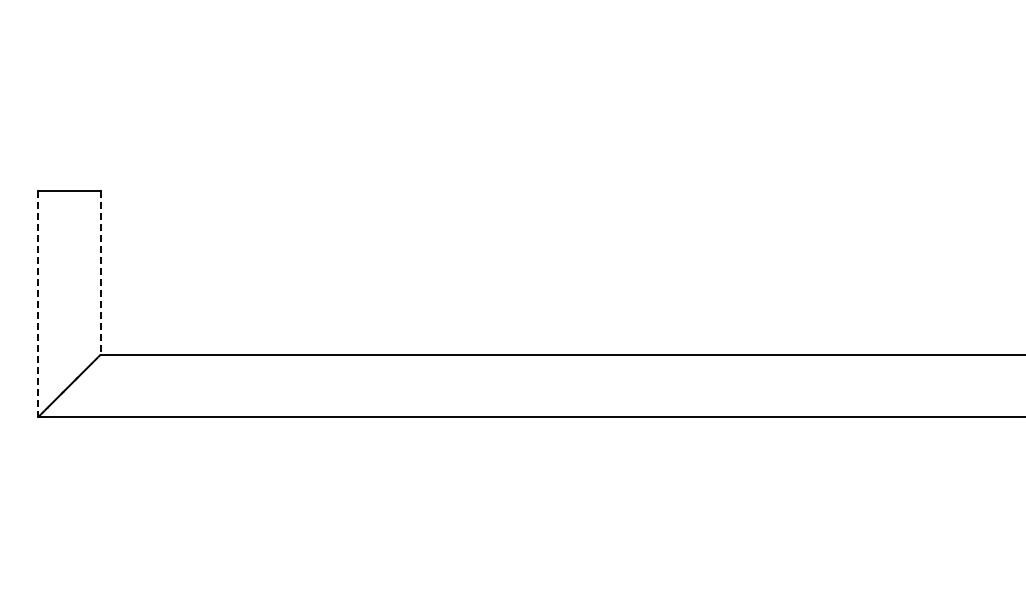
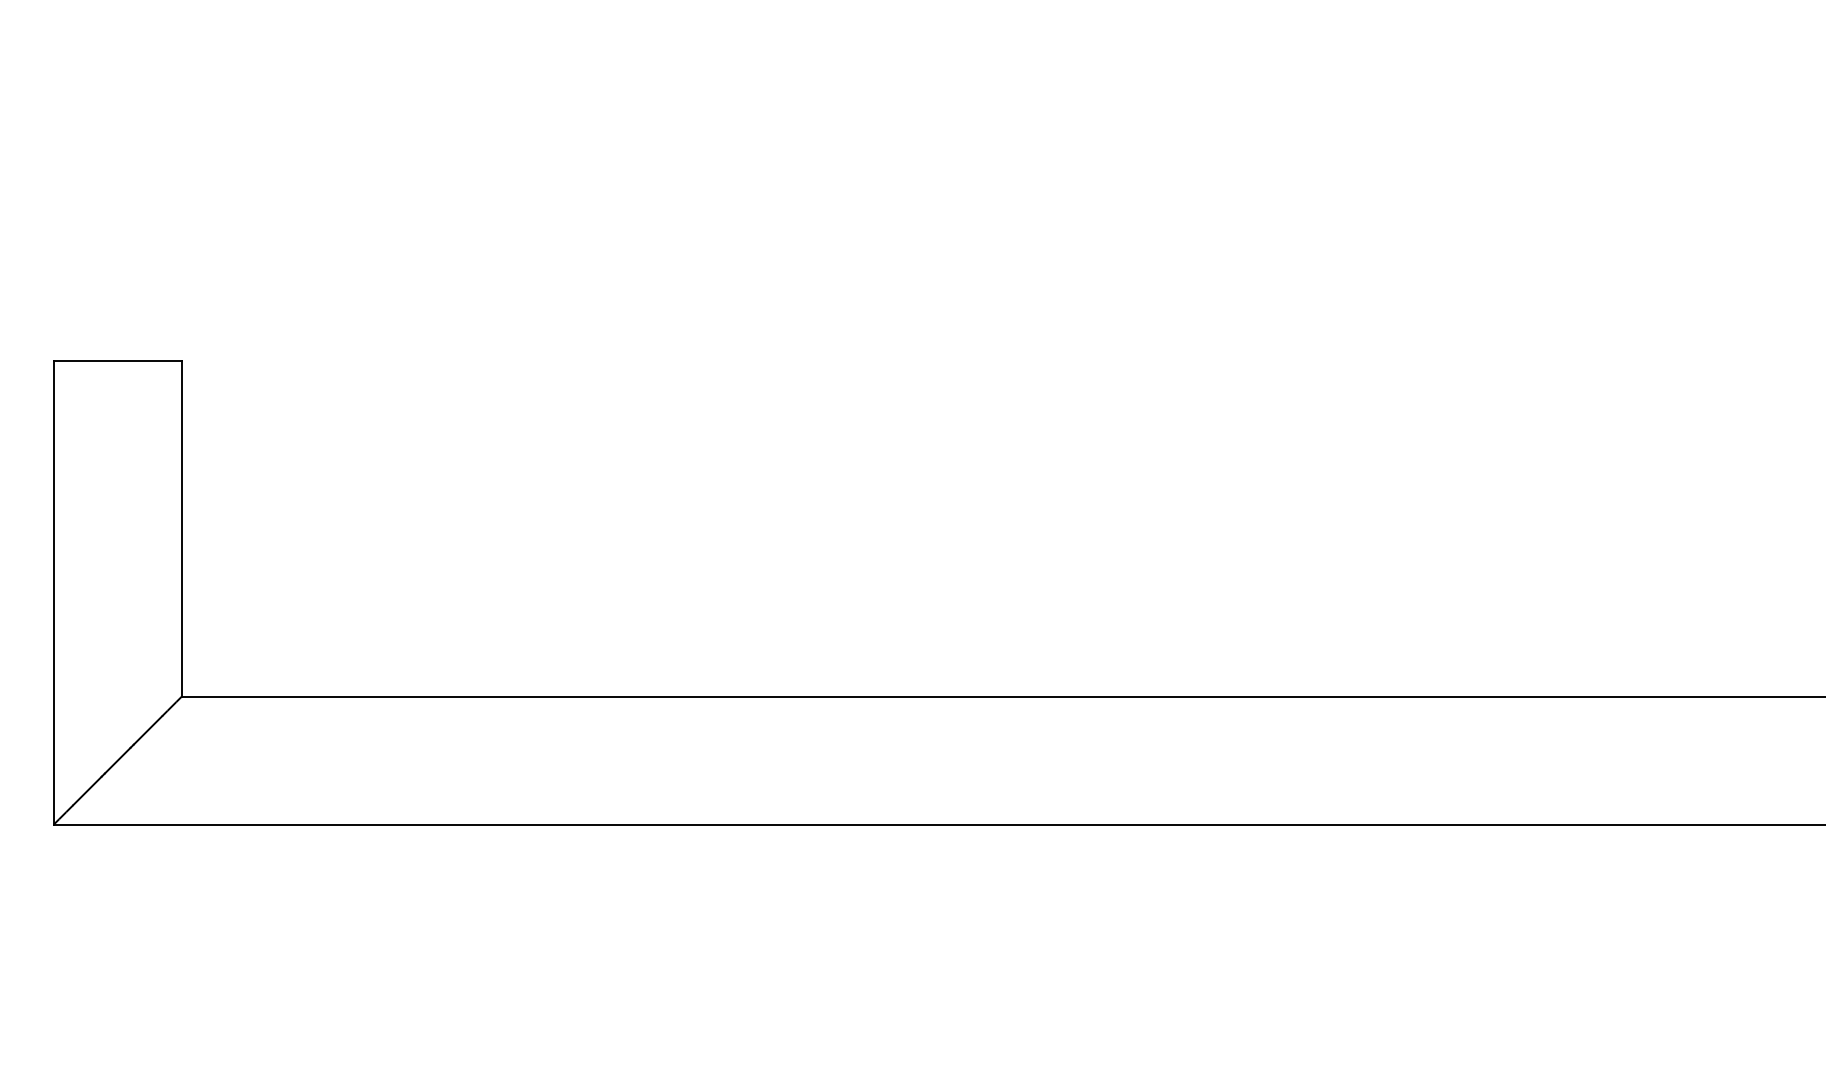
line: (100, 272) -> (181, 527), dashed -> solid
line: (38, 304) -> (53, 593), dashed -> solid

